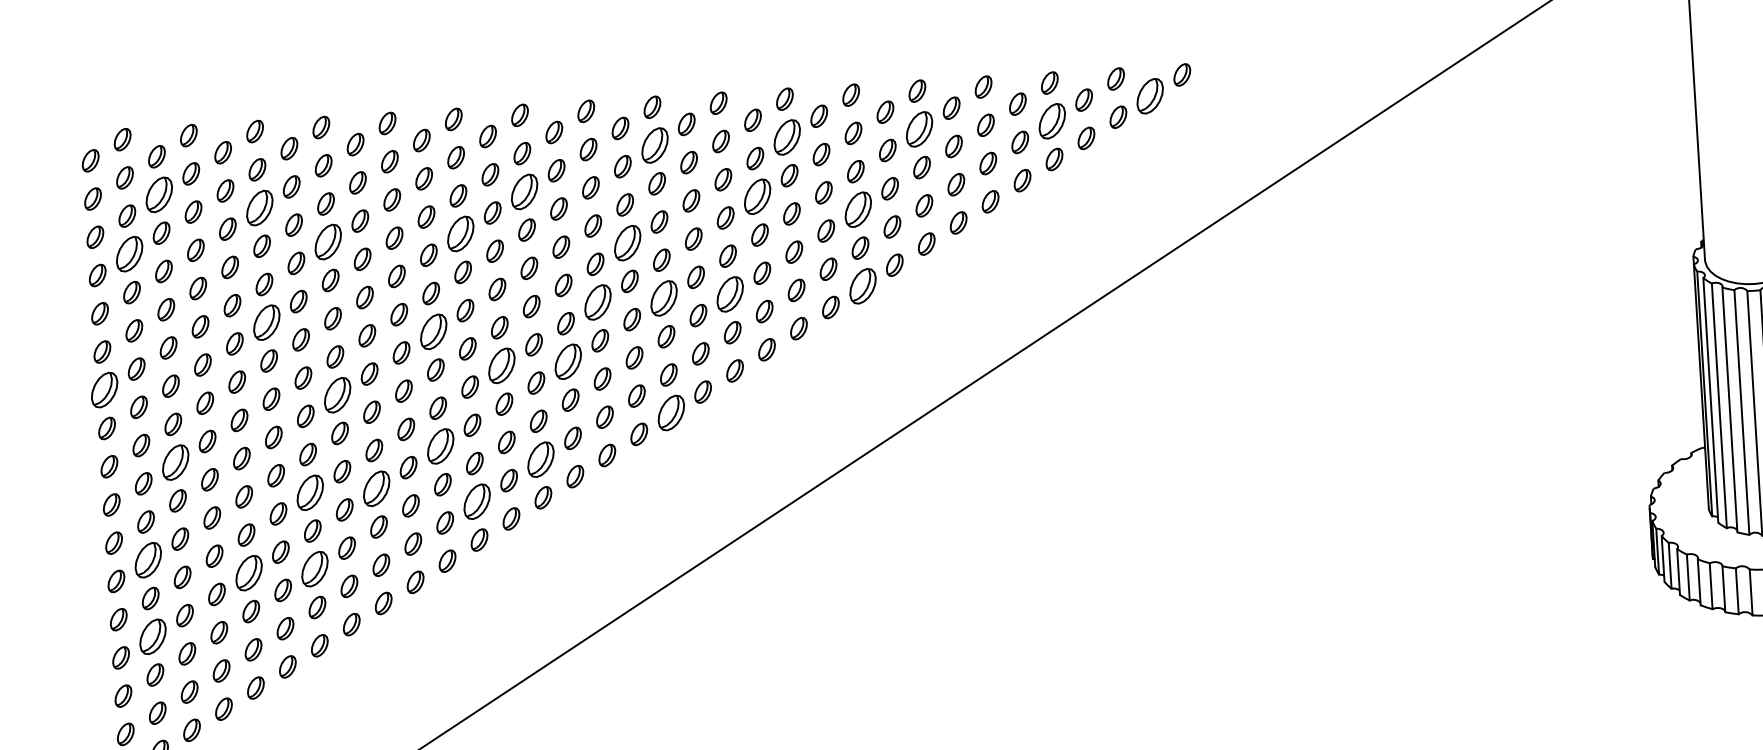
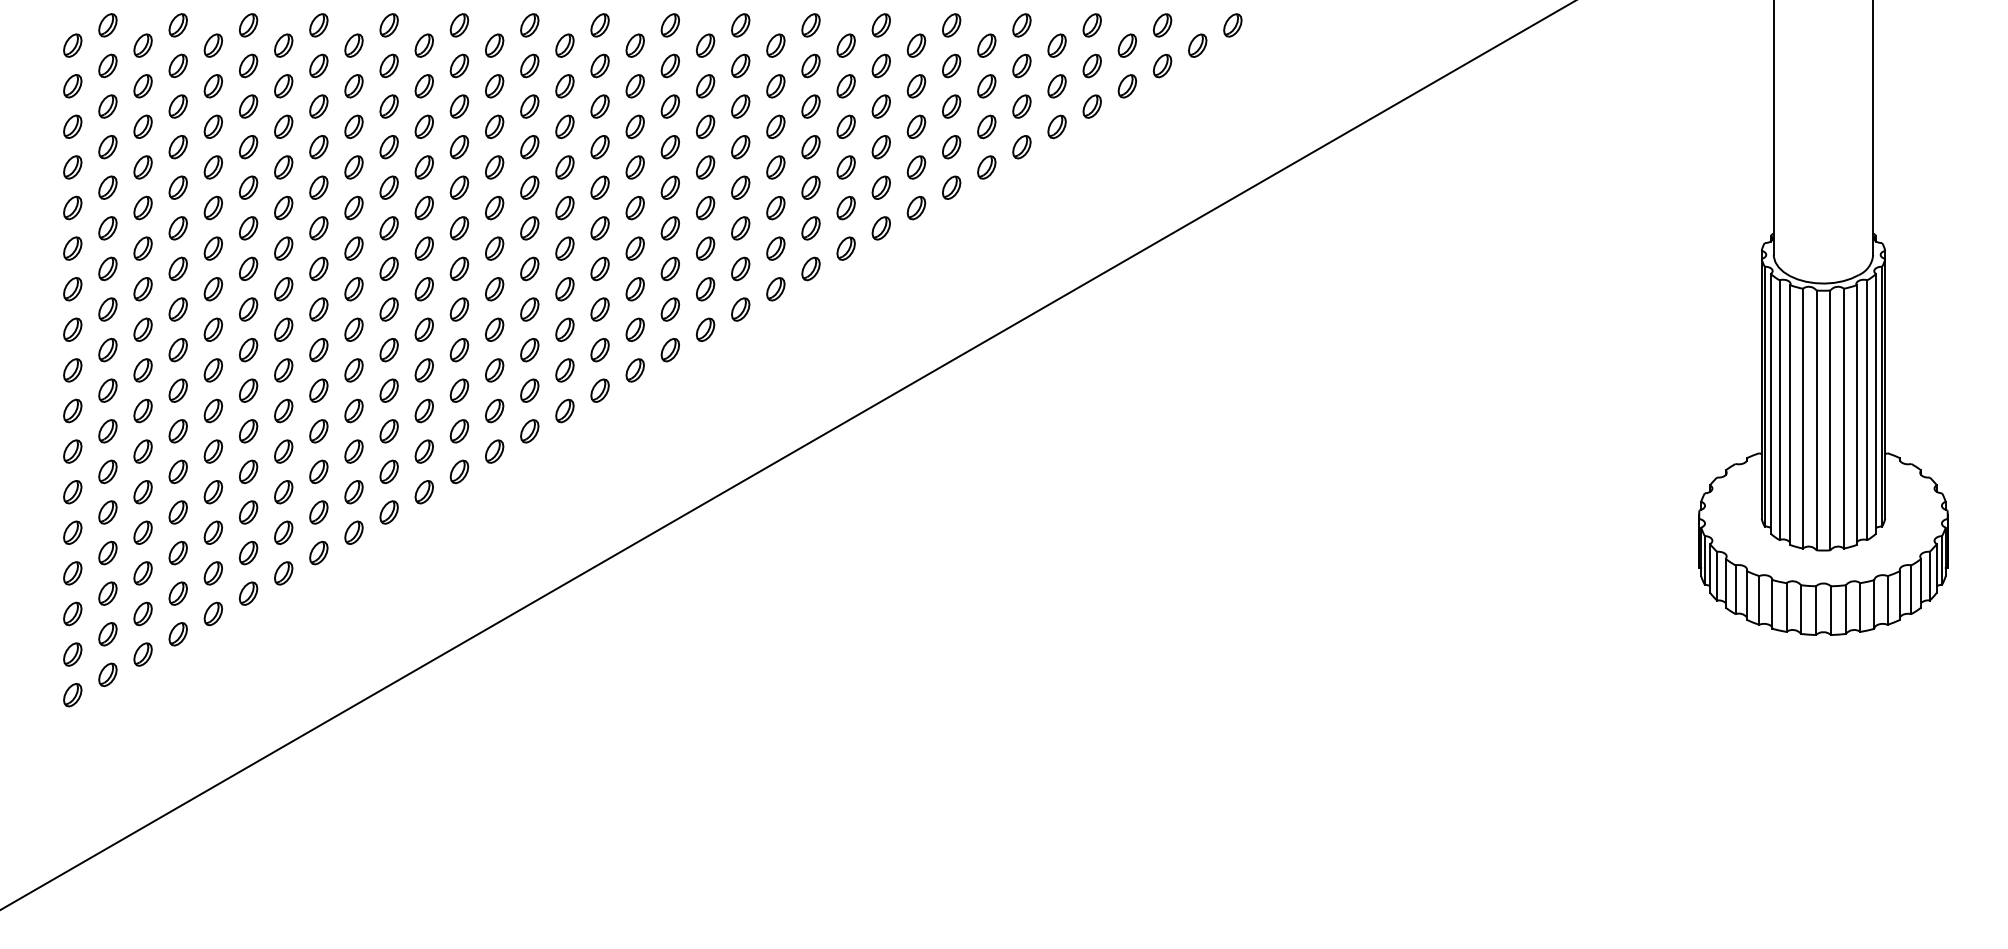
part: (1150, 95) -> (1197, 45), size x0.62
part: (1051, 120) -> (1091, 65), size x0.62
part: (919, 128) -> (951, 65), size x0.62
part: (786, 137) -> (810, 65), size x0.62
part: (653, 145) -> (669, 65), size x0.62
part: (524, 191) -> (529, 106), size x0.62
part: (158, 195) -> (142, 86), size x0.62
part: (757, 196) -> (775, 126), size x0.62
part: (259, 208) -> (248, 106), size x0.62
part: (857, 210) -> (880, 147), size x0.62
part: (460, 234) -> (459, 147), size x0.62
part: (328, 242) -> (318, 147), size x0.62
part: (626, 243) -> (634, 167), size x0.62
part: (129, 254) -> (107, 147), size x0.62
part: (862, 286) -> (880, 228), size x0.62
part: (730, 294) -> (740, 228), size x0.62
part: (664, 298) -> (670, 228), size x0.62
part: (597, 302) -> (599, 228), size x0.62
part: (266, 322) -> (248, 228), size x0.62
part: (432, 331) -> (423, 248), size x0.62
part: (567, 362) -> (564, 289), size x0.62
part: (502, 366) -> (494, 289), size x0.62
part: (104, 390) -> (72, 289), size x0.62
part: (337, 395) -> (318, 309), size x0.62
part: (670, 413) -> (669, 350), size x0.62
part: (439, 446) -> (423, 370), size x0.62
part: (540, 459) -> (529, 390), size x0.62
part: (175, 462) -> (142, 370), size x0.62
part: (376, 488) -> (353, 410), size x0.62
part: (310, 492) -> (283, 410), size x0.62
part: (477, 501) -> (459, 431), size x0.62
part: (147, 559) -> (107, 471), size x0.62
part: (314, 569) -> (283, 492), size x0.62
part: (248, 573) -> (212, 492), size x0.62
part: (152, 636) -> (107, 552), size x0.62

